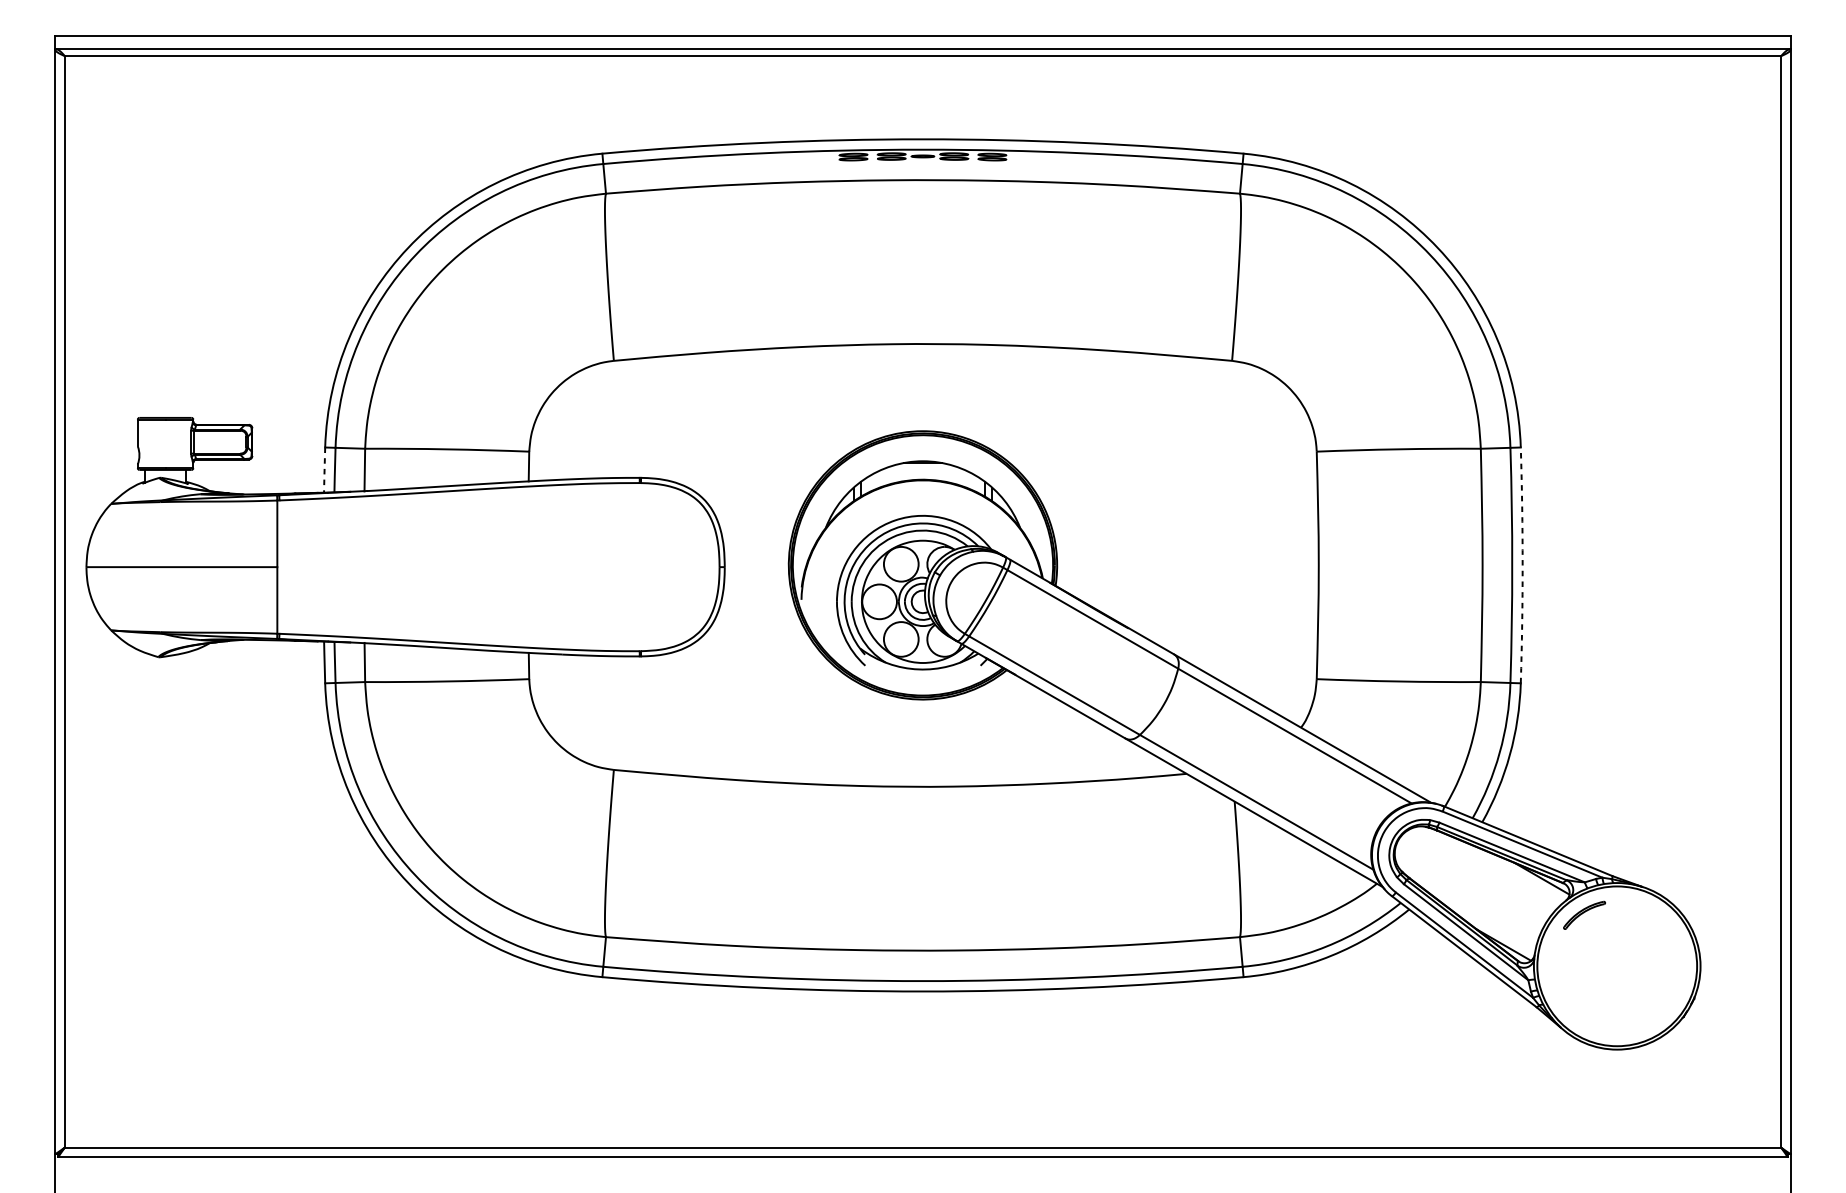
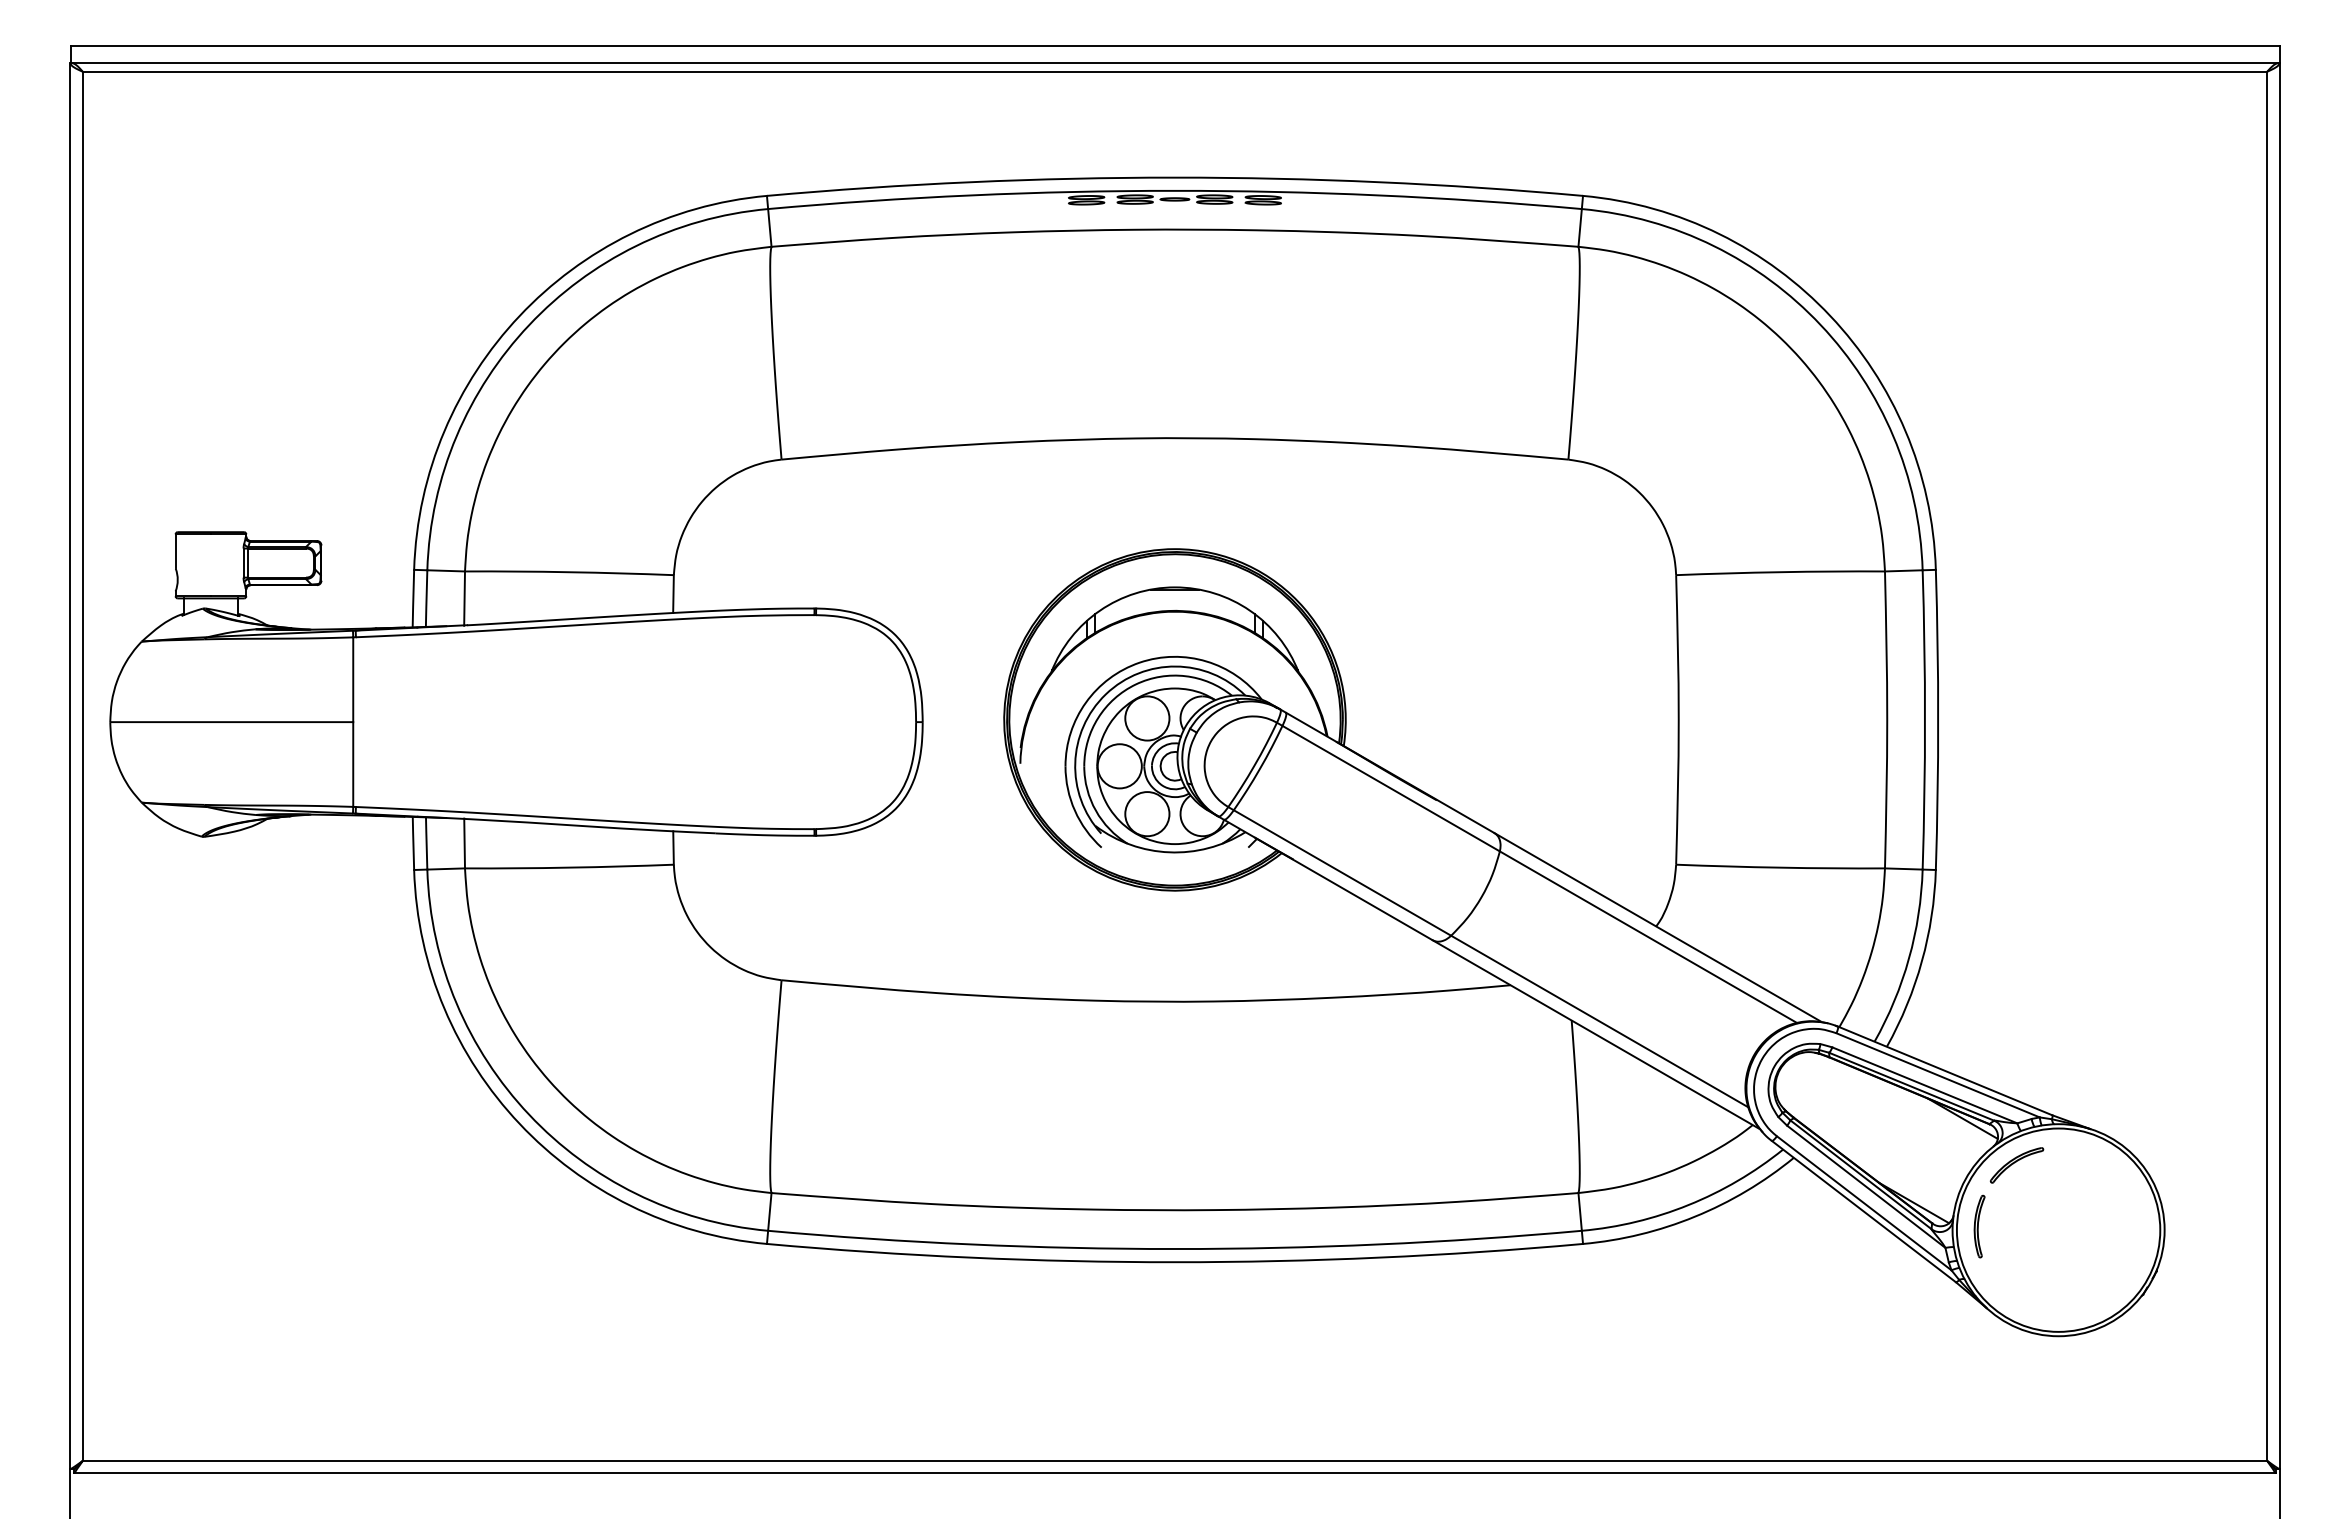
line: (324, 470) -> (413, 599), dashed -> solid
arc: (1522, 565) -> (1938, 719), dashed -> solid
part: (1555, 963) -> (1979, 1226), added

